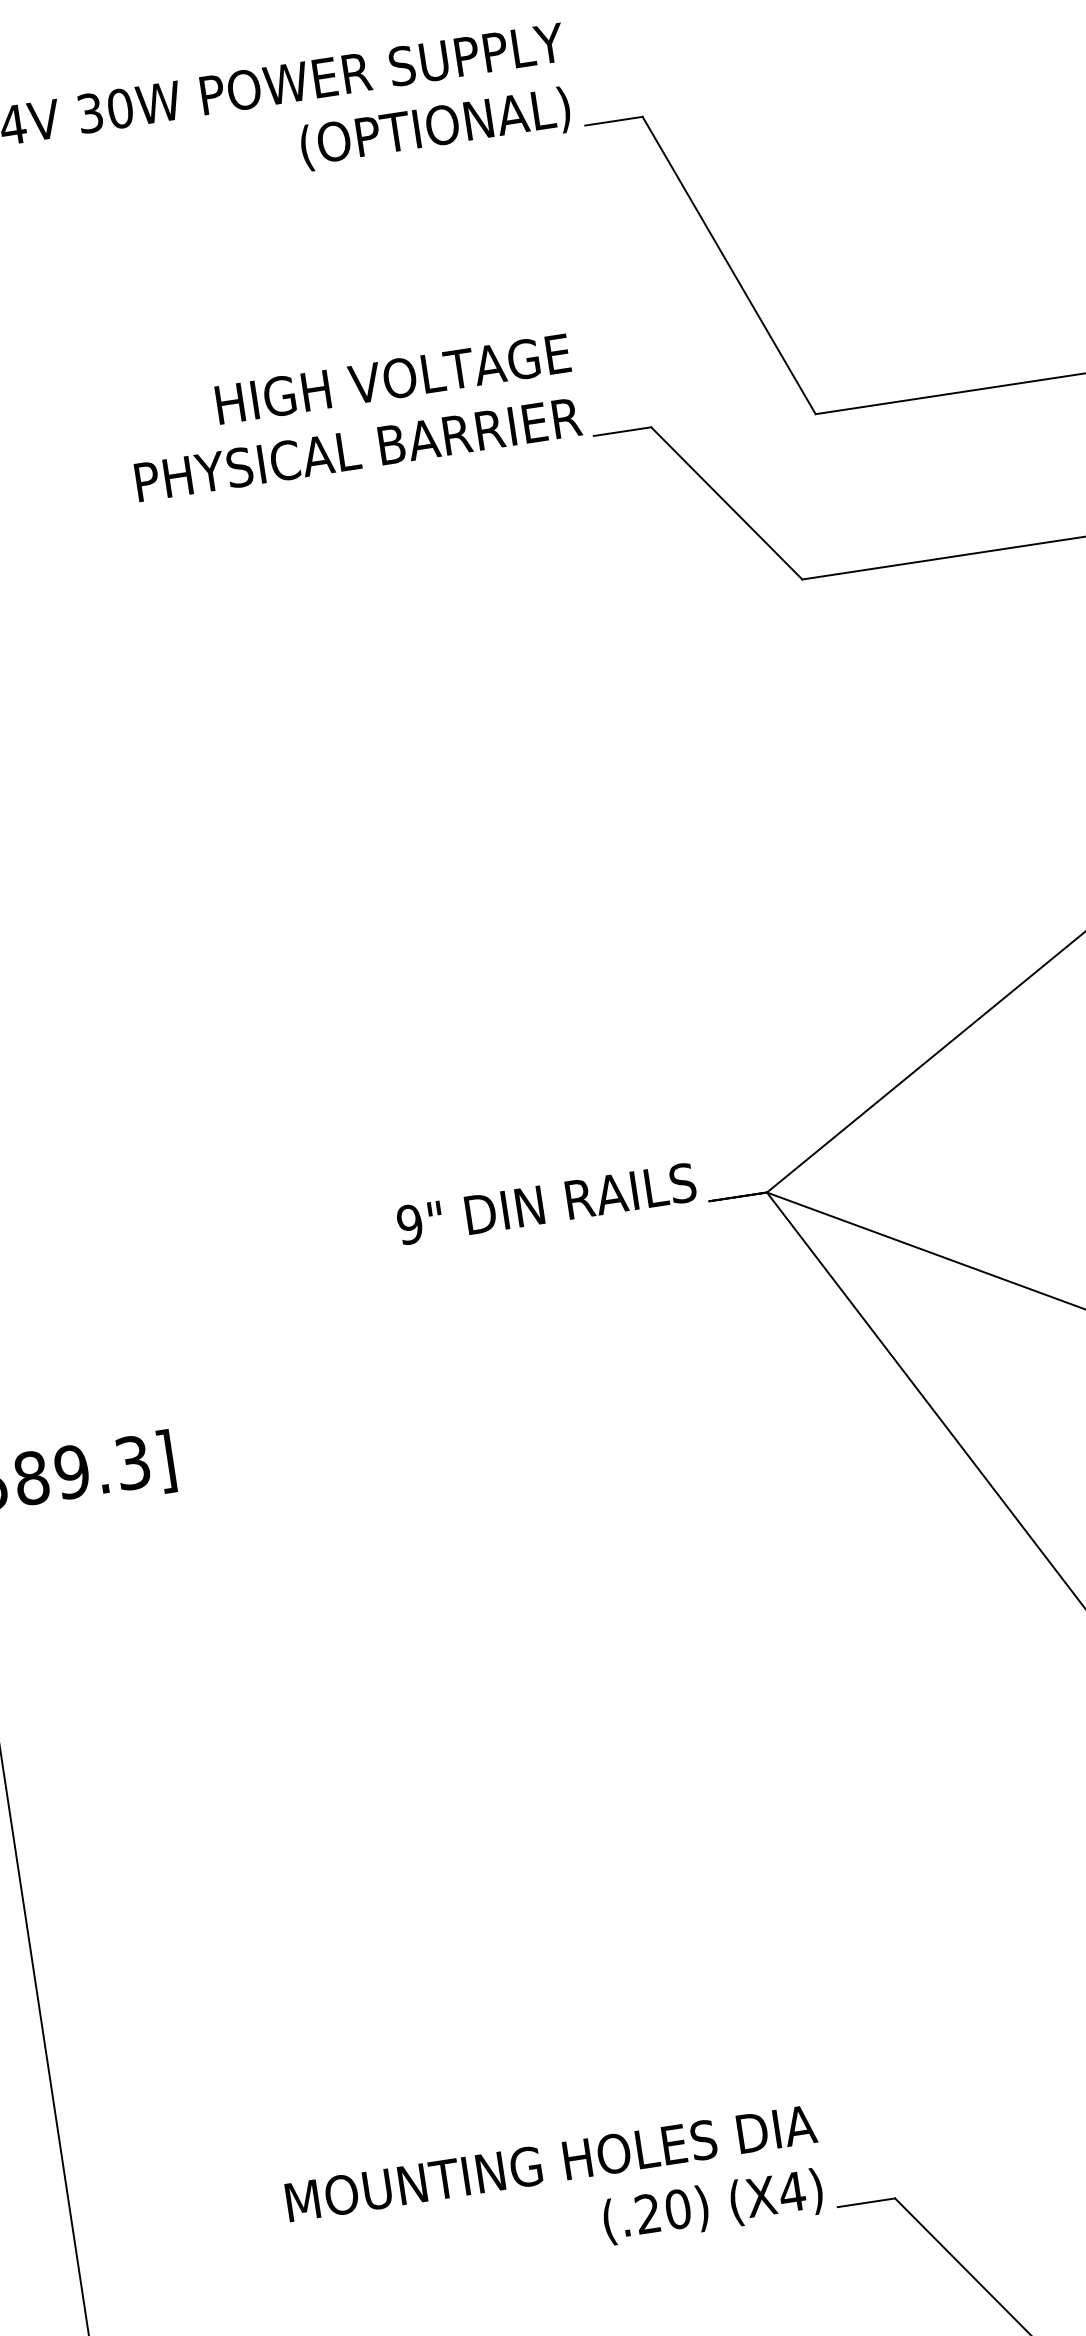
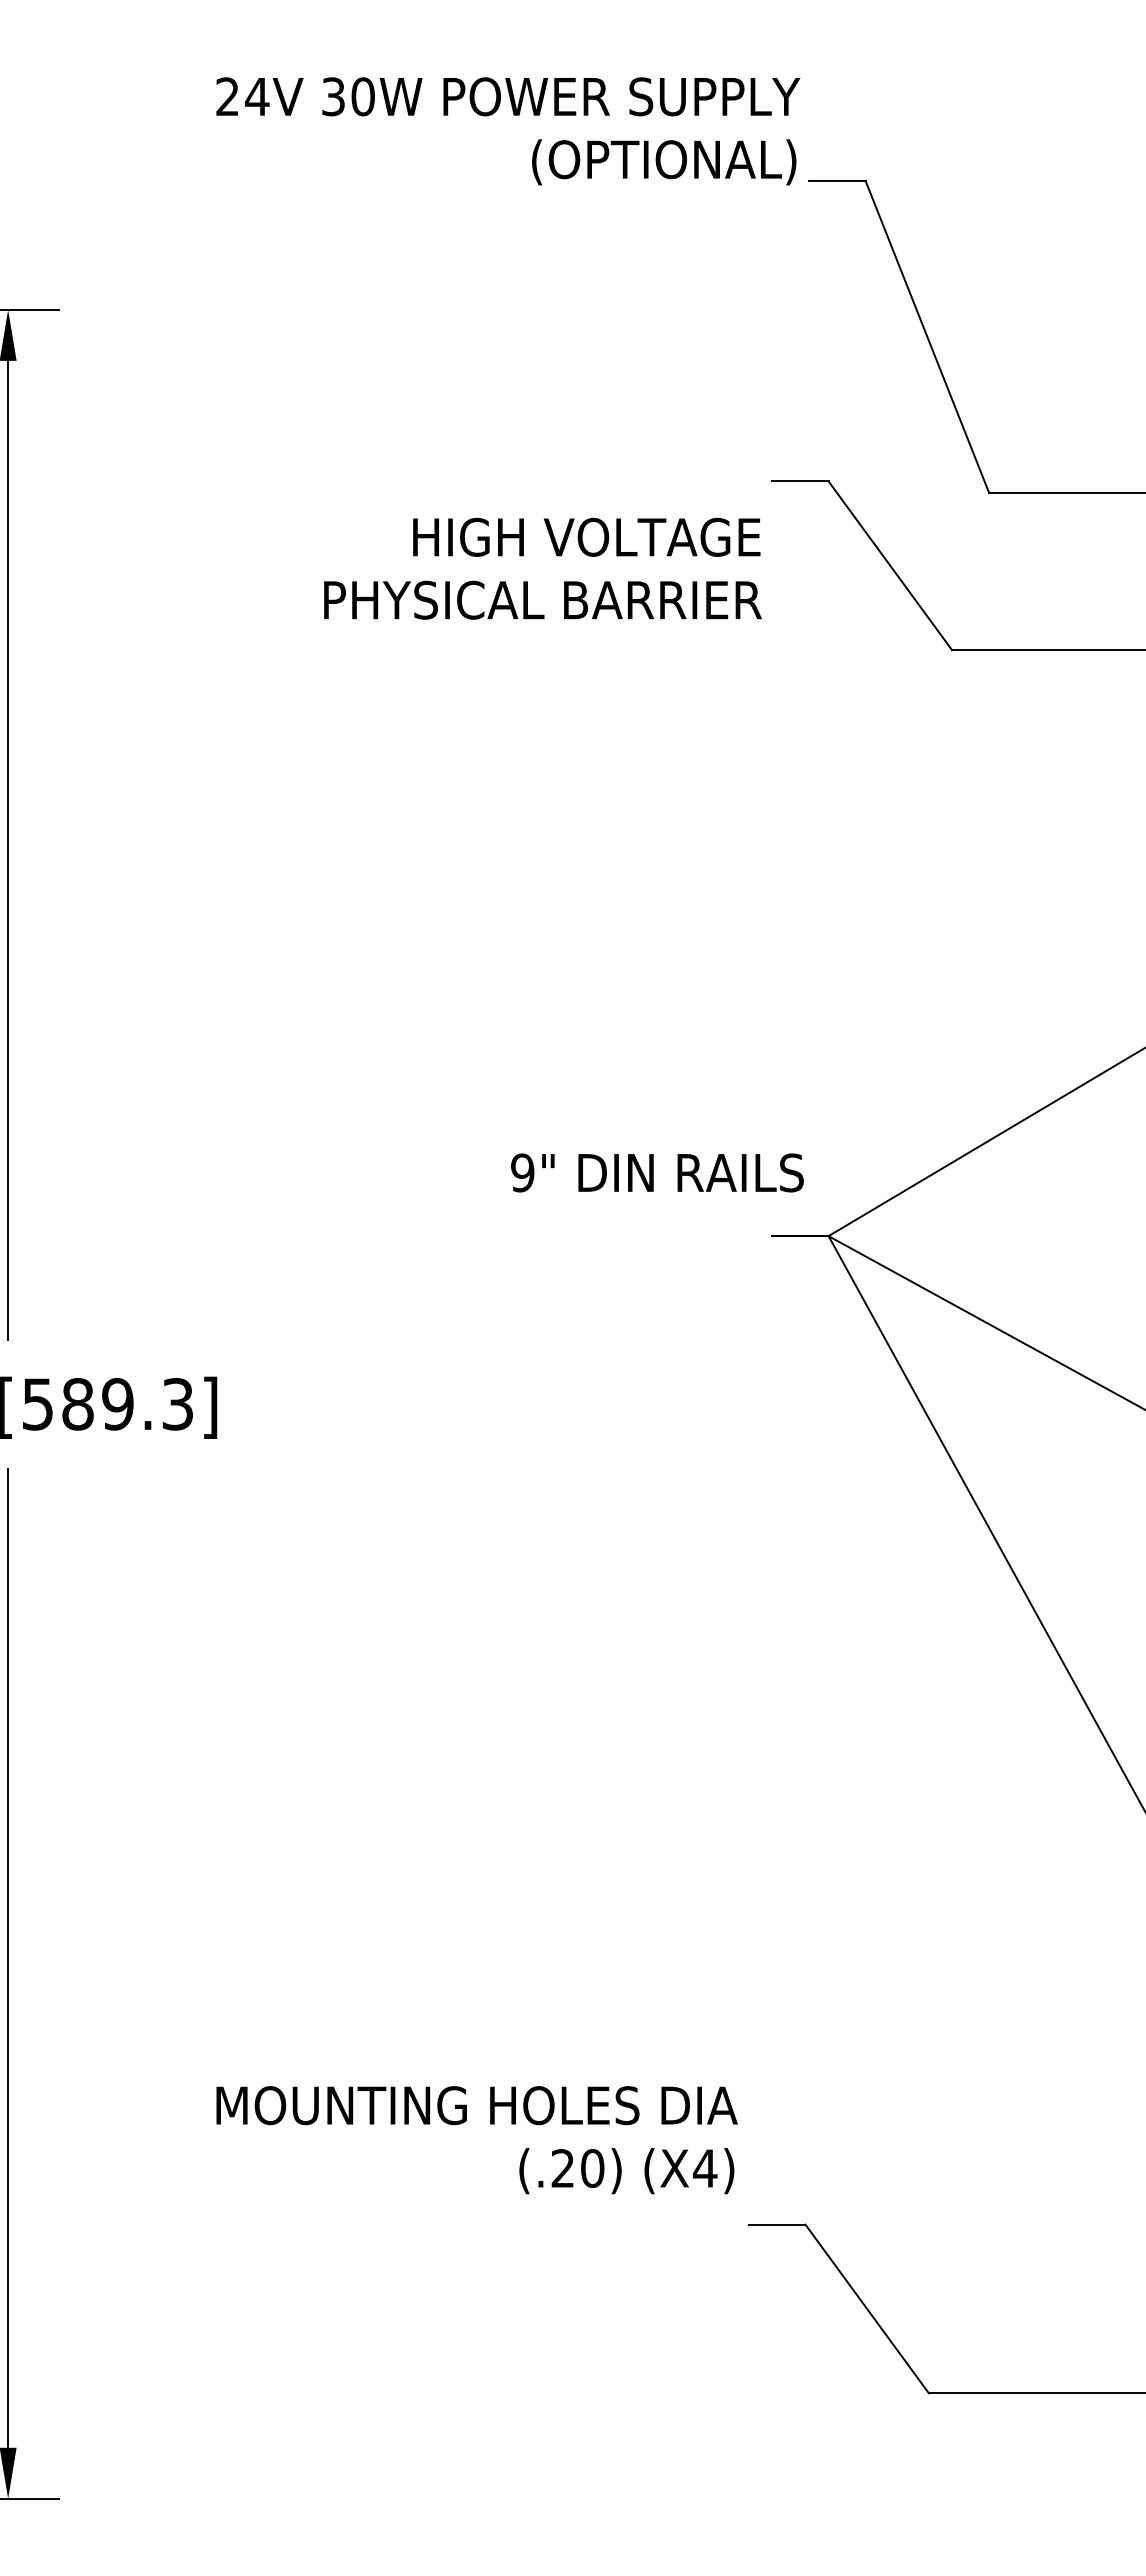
text: (353, 417) -> (542, 568), moved
text: (546, 1203) -> (657, 1172), moved
text: (556, 2198) -> (476, 2140), moved

